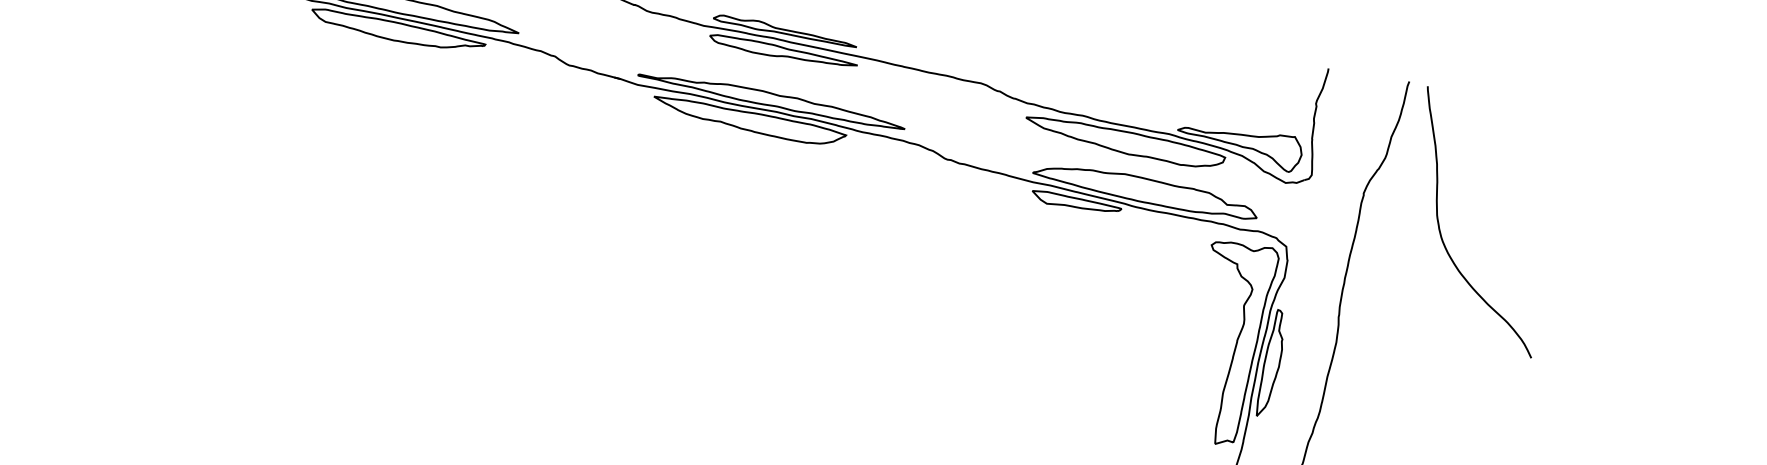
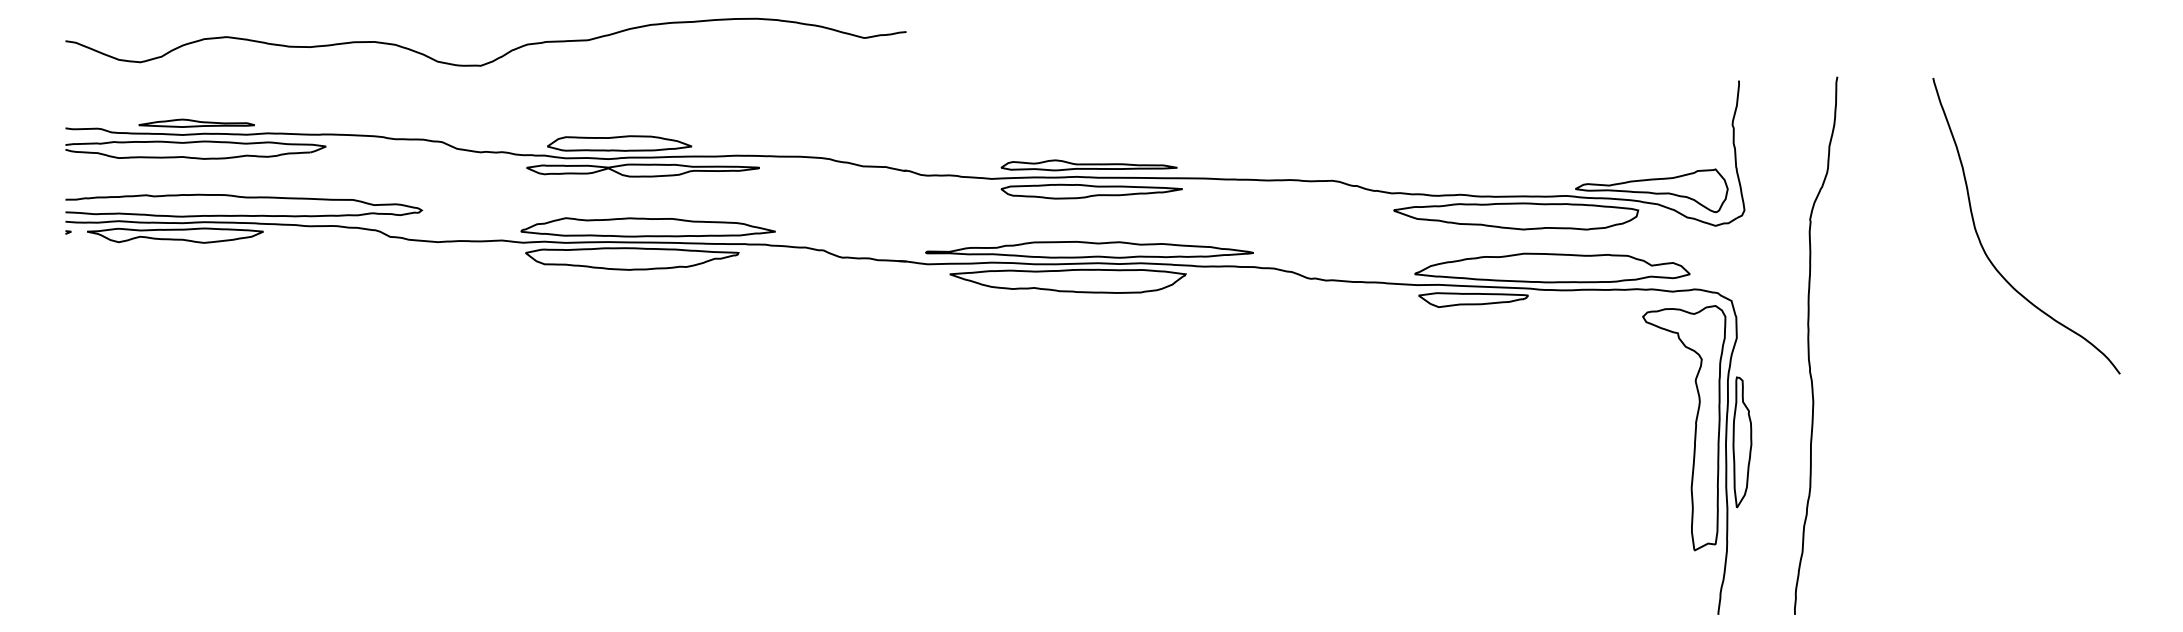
curve: (1441, 231) -> (1983, 246), moved

